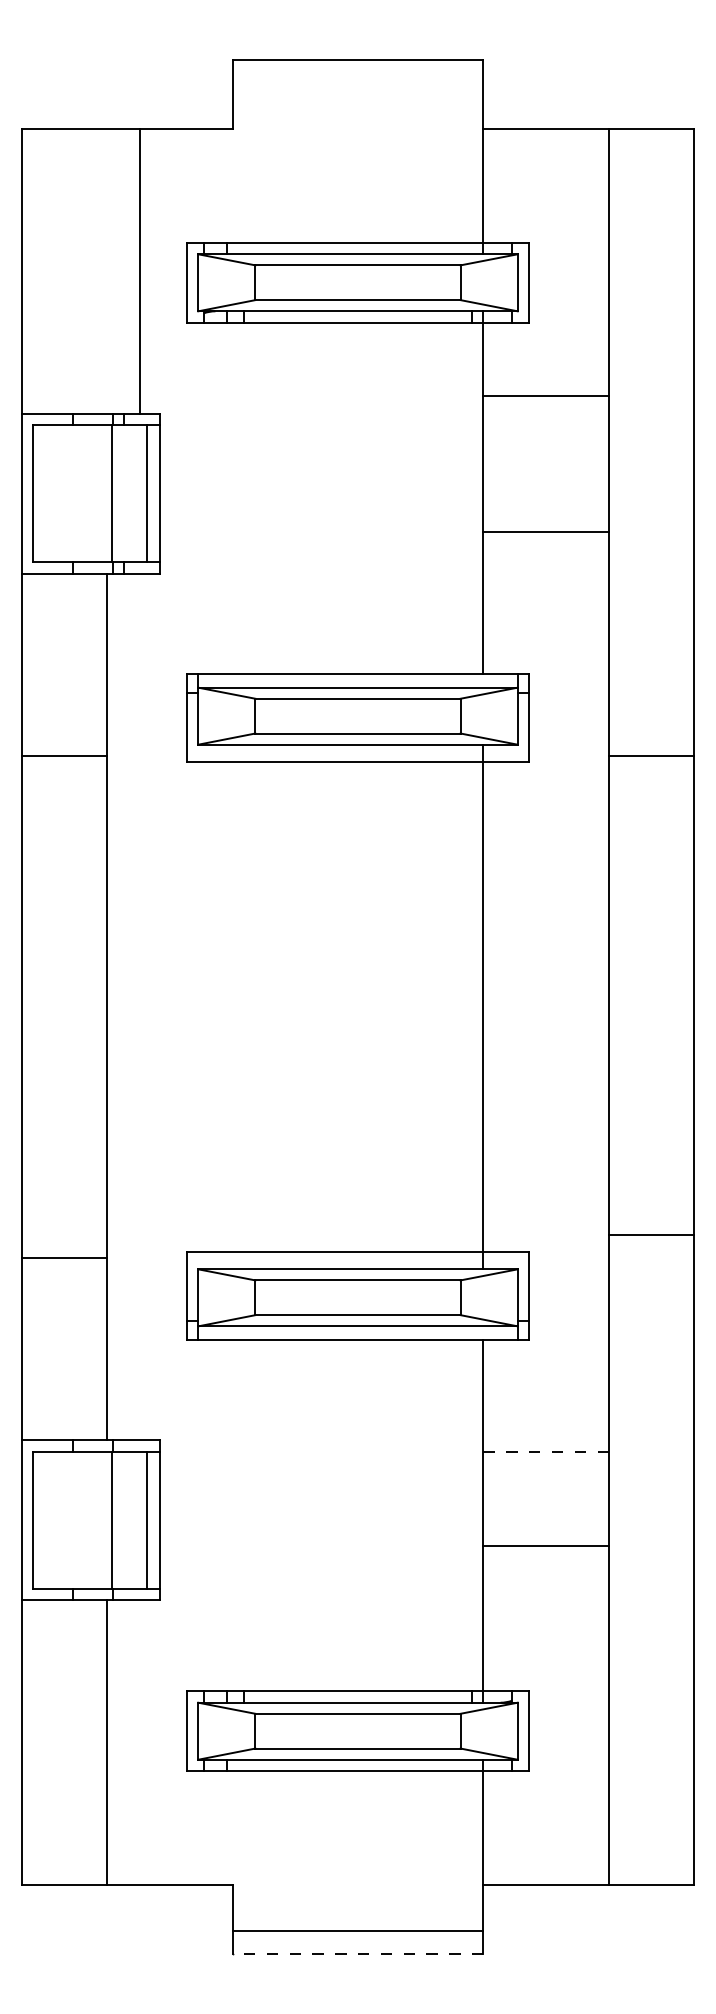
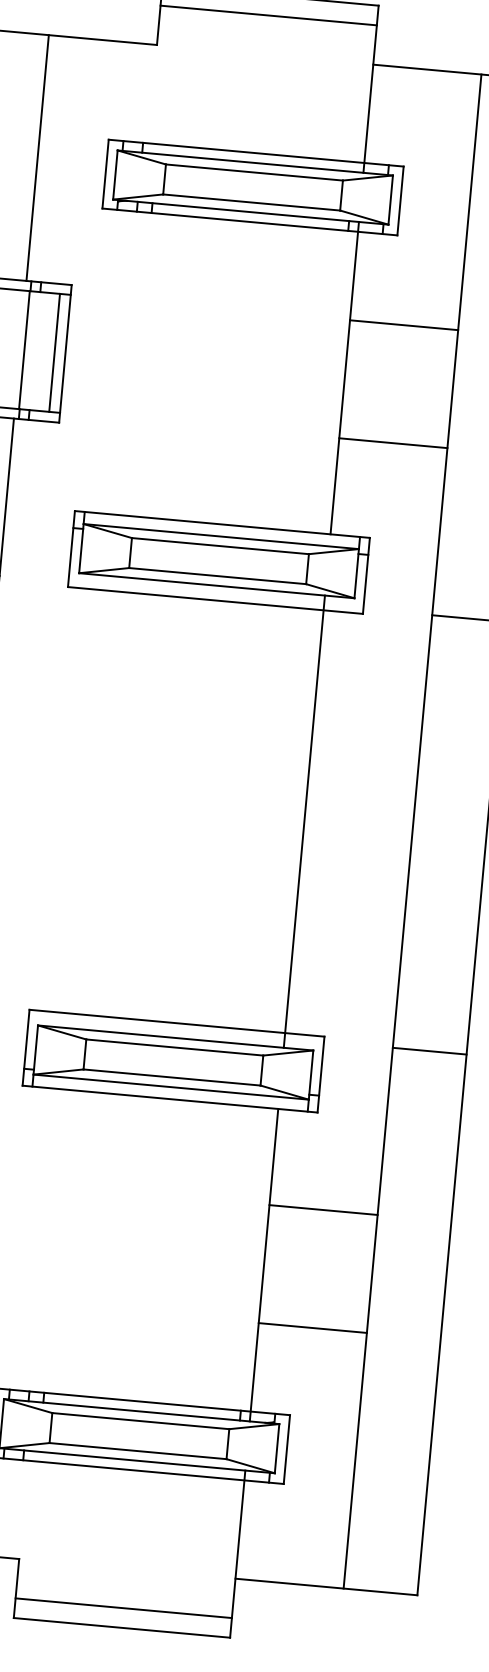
line: (357, 83) -> (268, 15), added
line: (140, 270) -> (38, 157), moved
line: (545, 396) -> (403, 325), moved
line: (545, 532) -> (392, 443), moved
line: (651, 1234) -> (429, 1050), moved
line: (546, 1451) -> (323, 1209), dashed -> solid
line: (545, 1545) -> (312, 1327), moved
line: (357, 1953) -> (121, 1627), dashed -> solid

